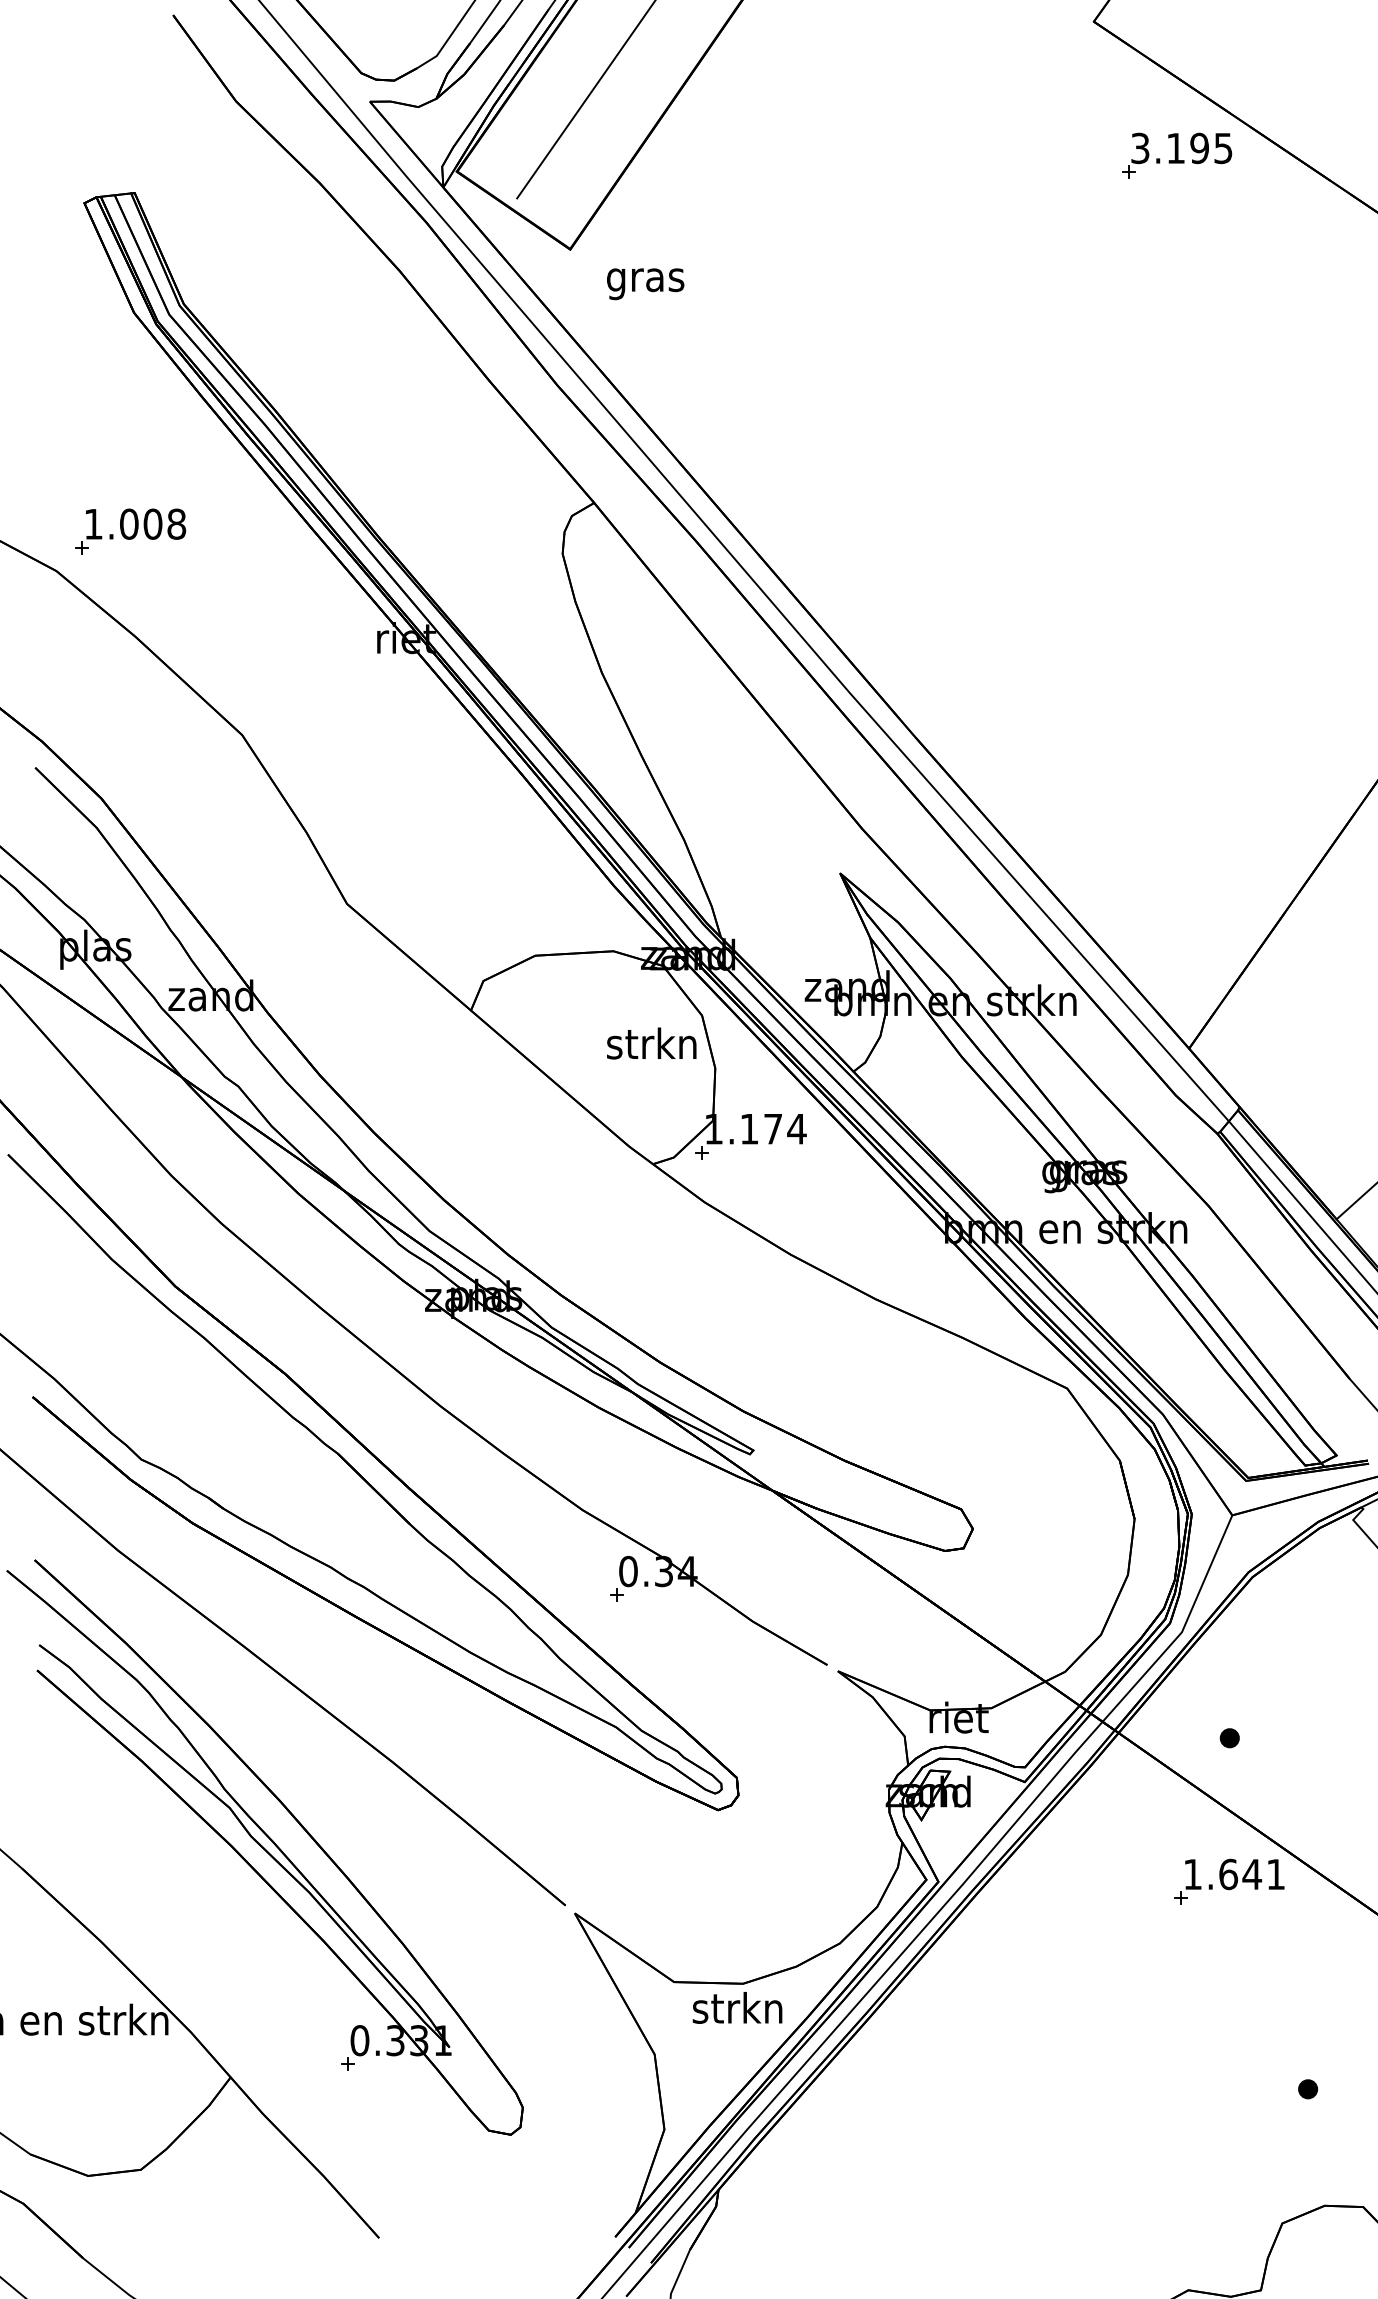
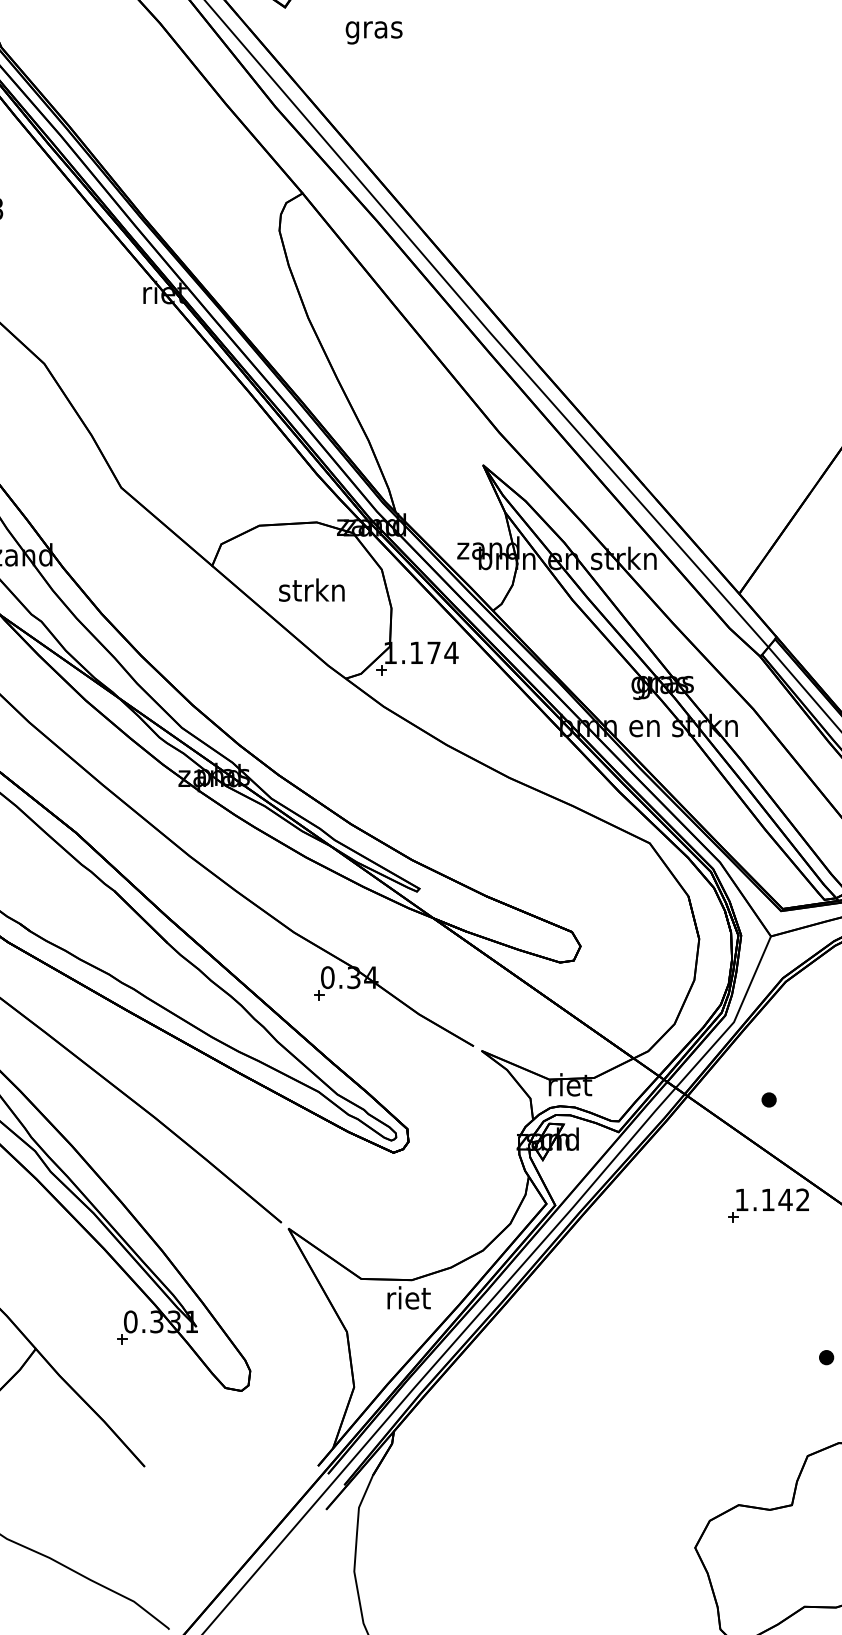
text: (645, 284) -> (374, 33), moved
text: (651, 1043) -> (311, 590), moved
text: (1251, 1874) -> (785, 1199), 1.641 -> 1.142
text: (737, 2007) -> (407, 1297), strkn -> riet

